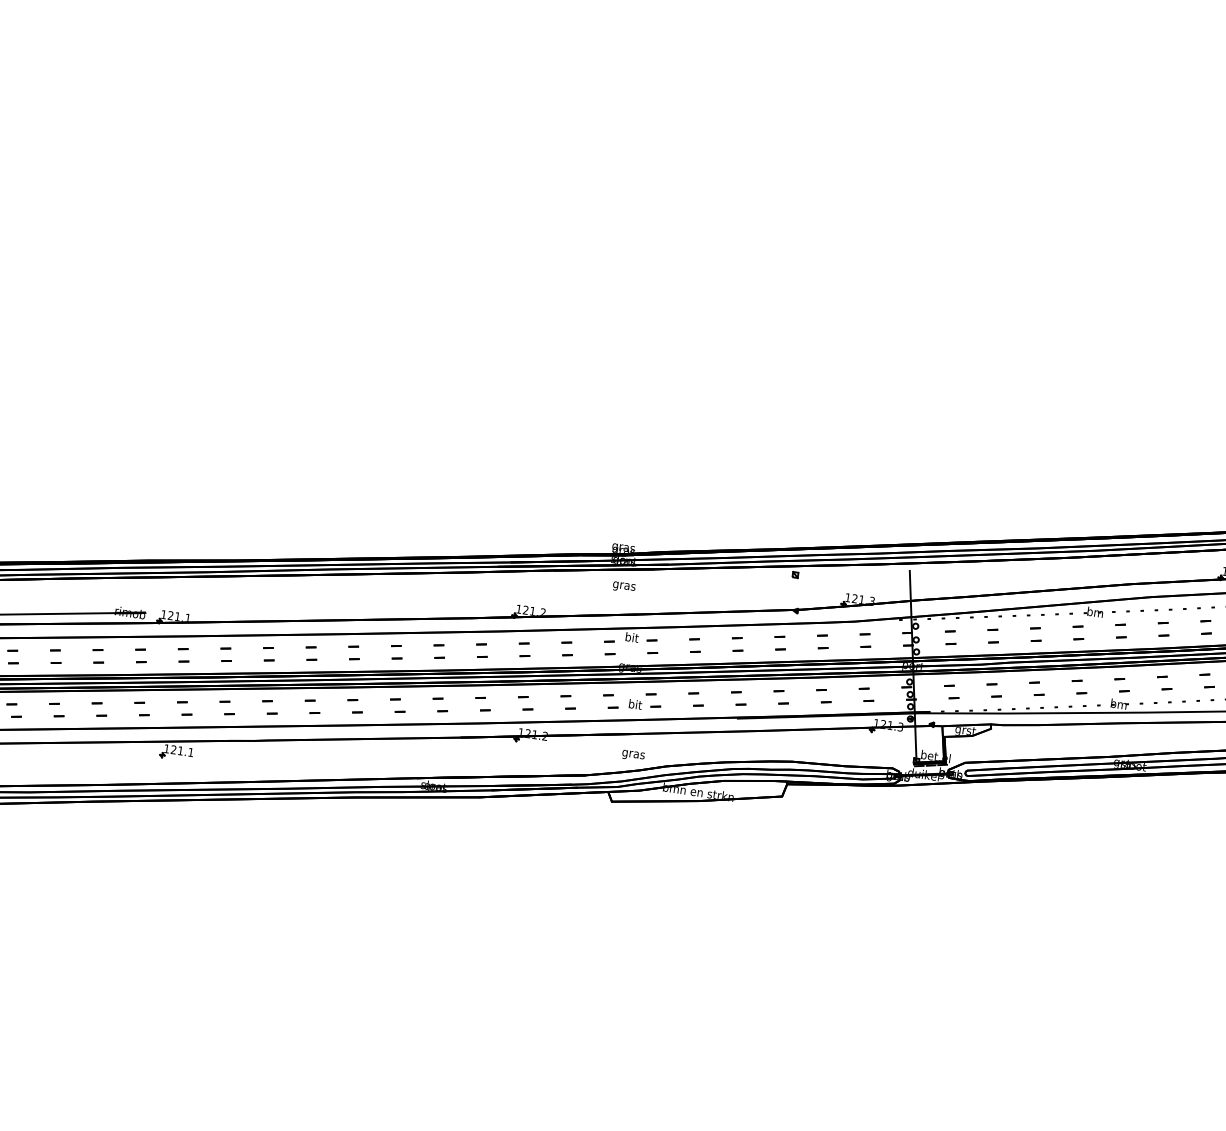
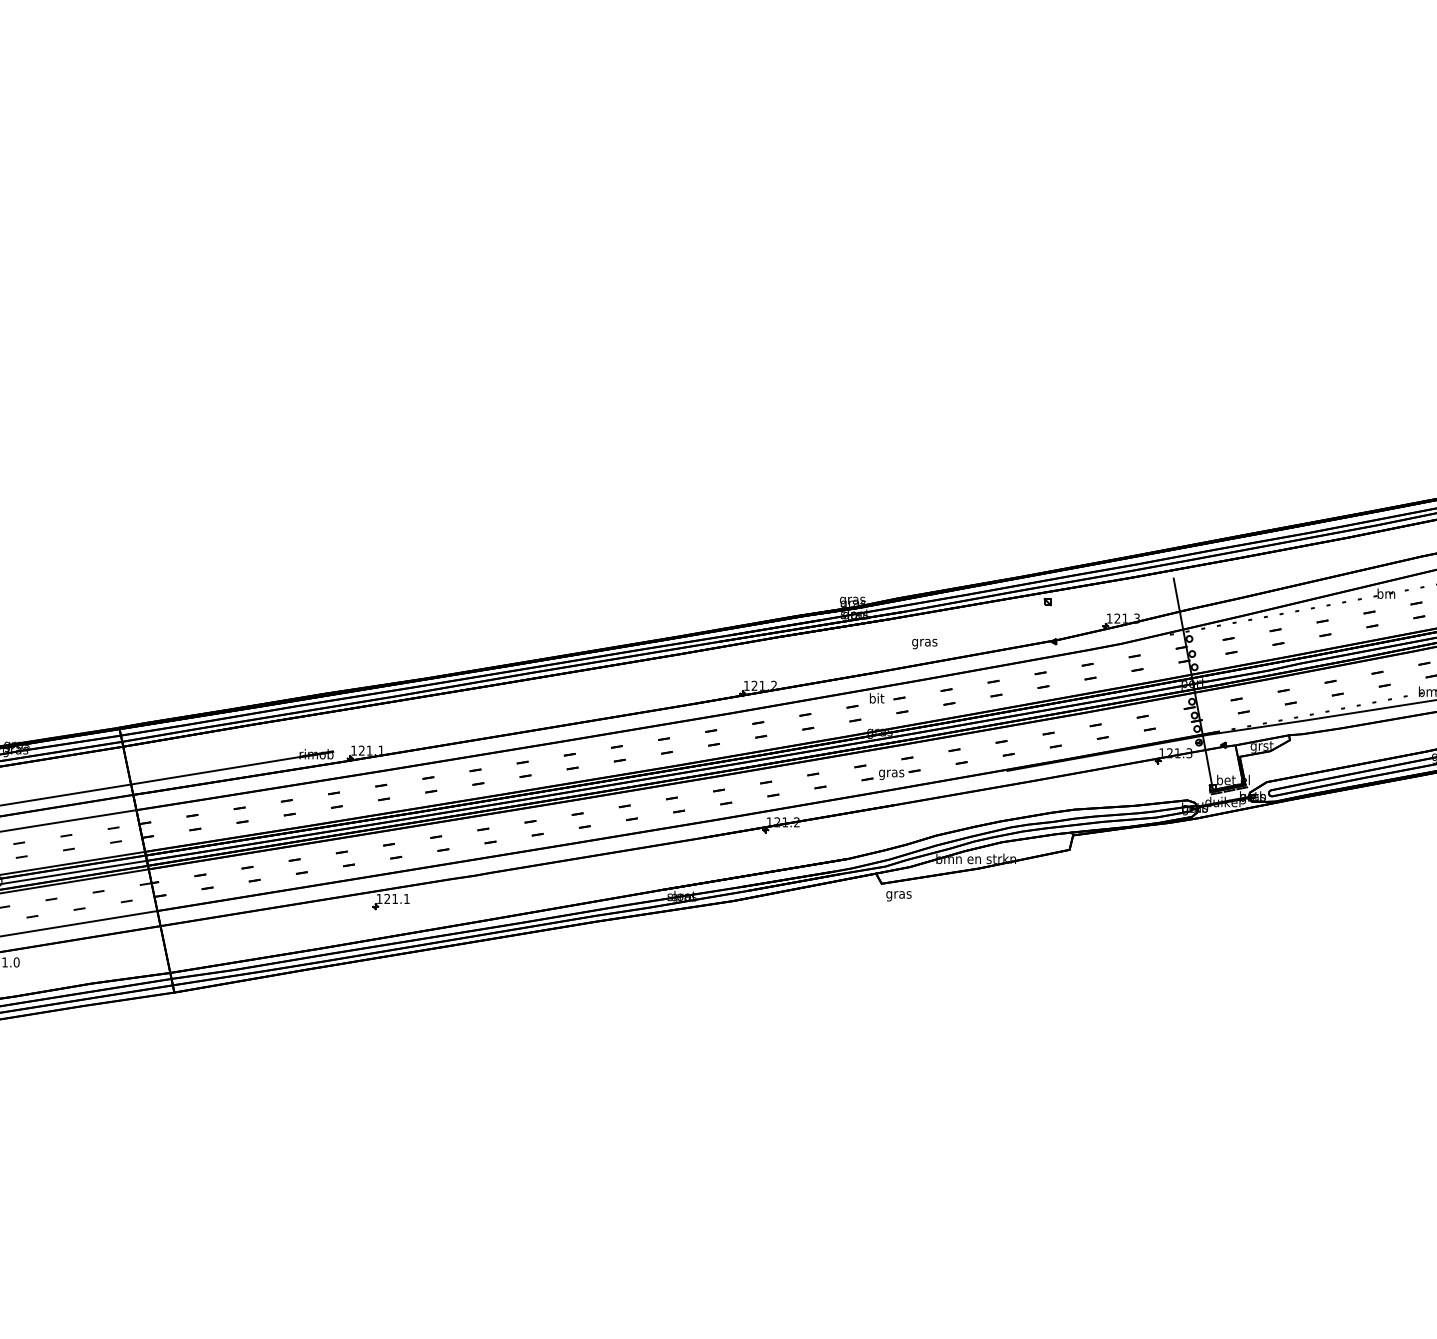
text: (624, 586) -> (924, 643), moved
text: (635, 705) -> (891, 773), bit -> gras
text: (633, 755) -> (898, 896), moved

